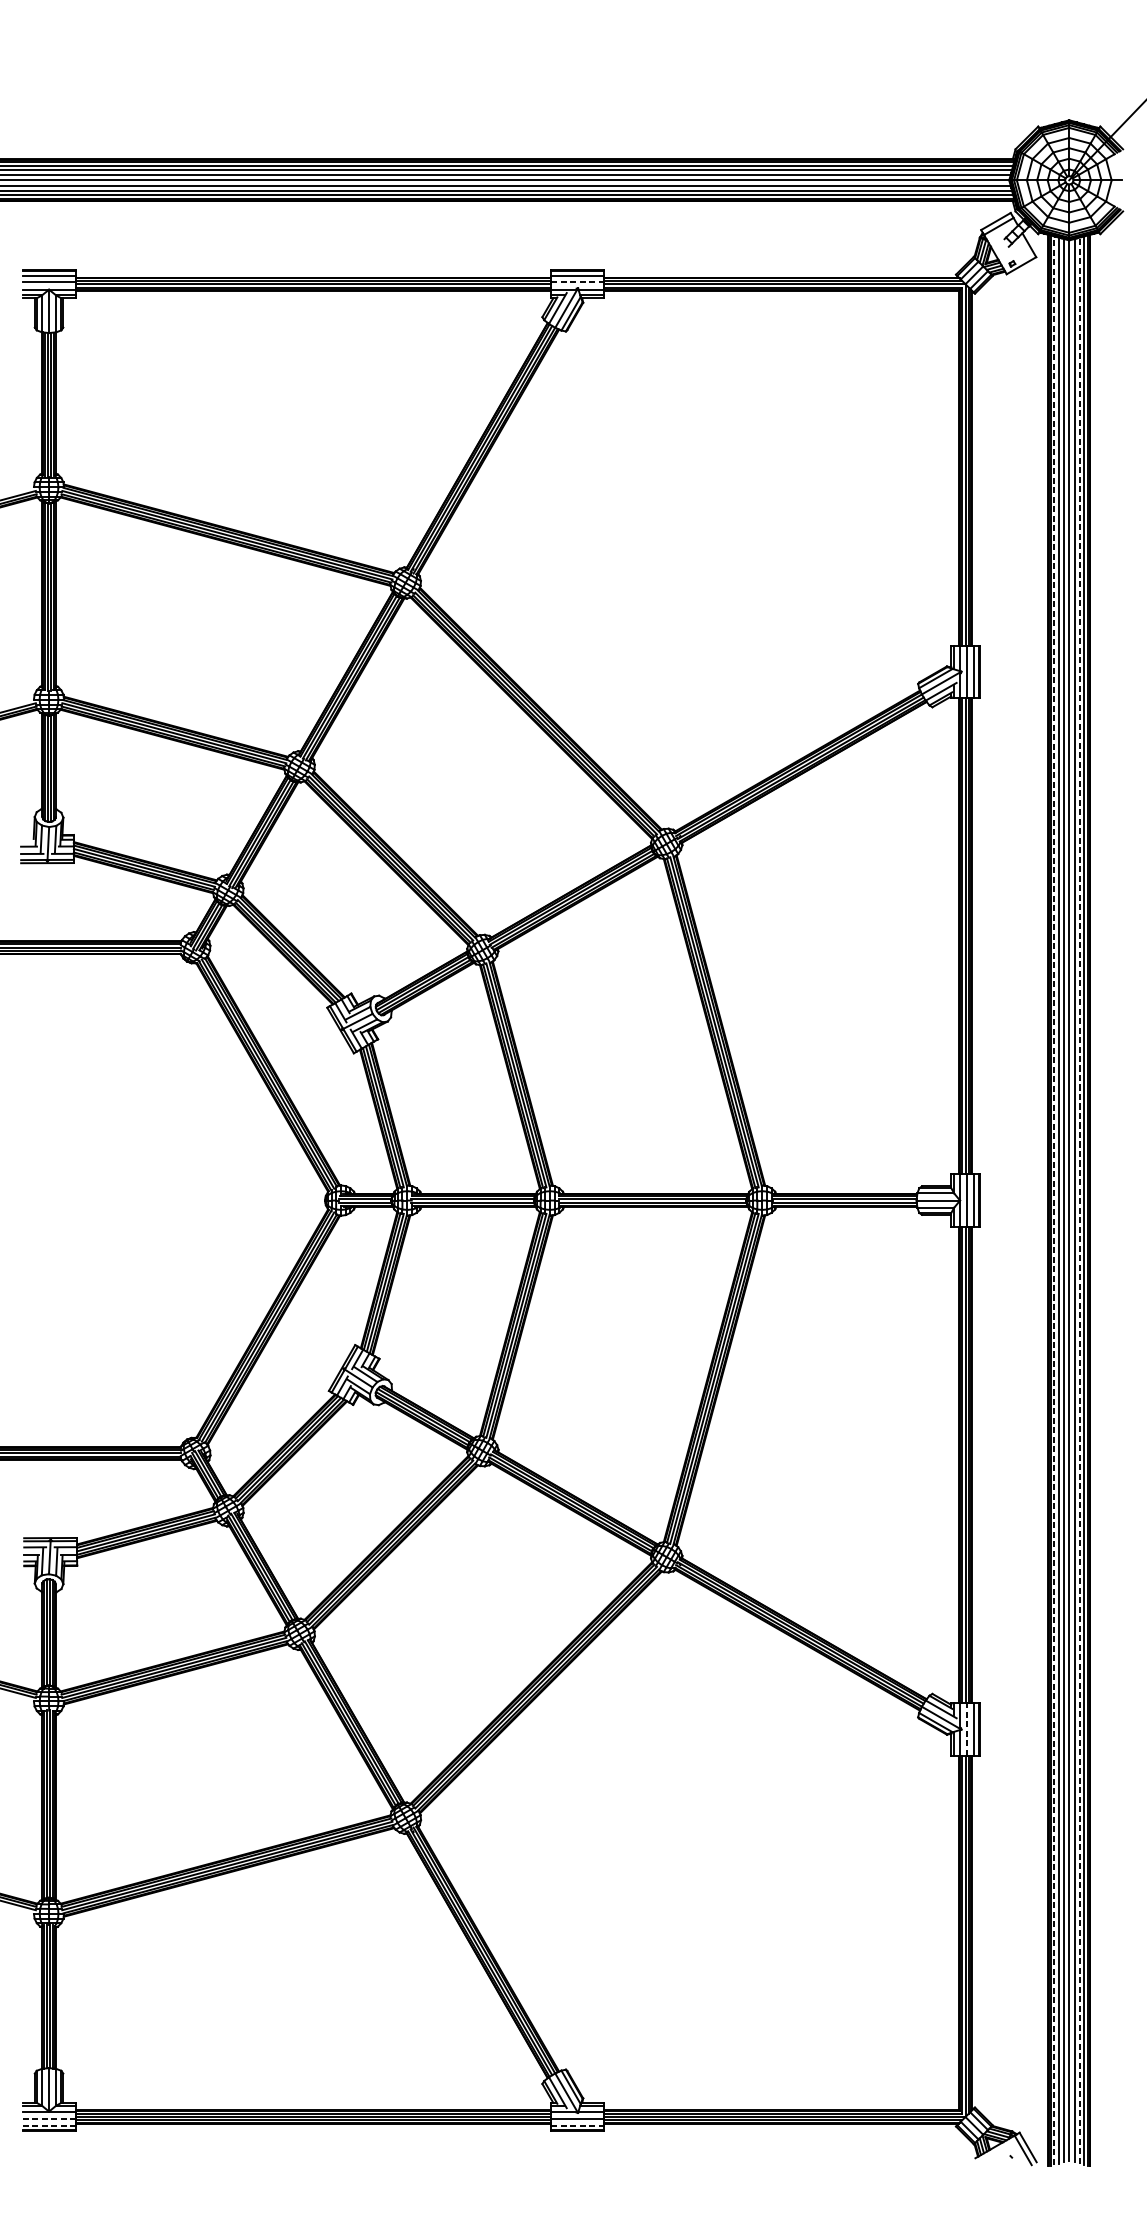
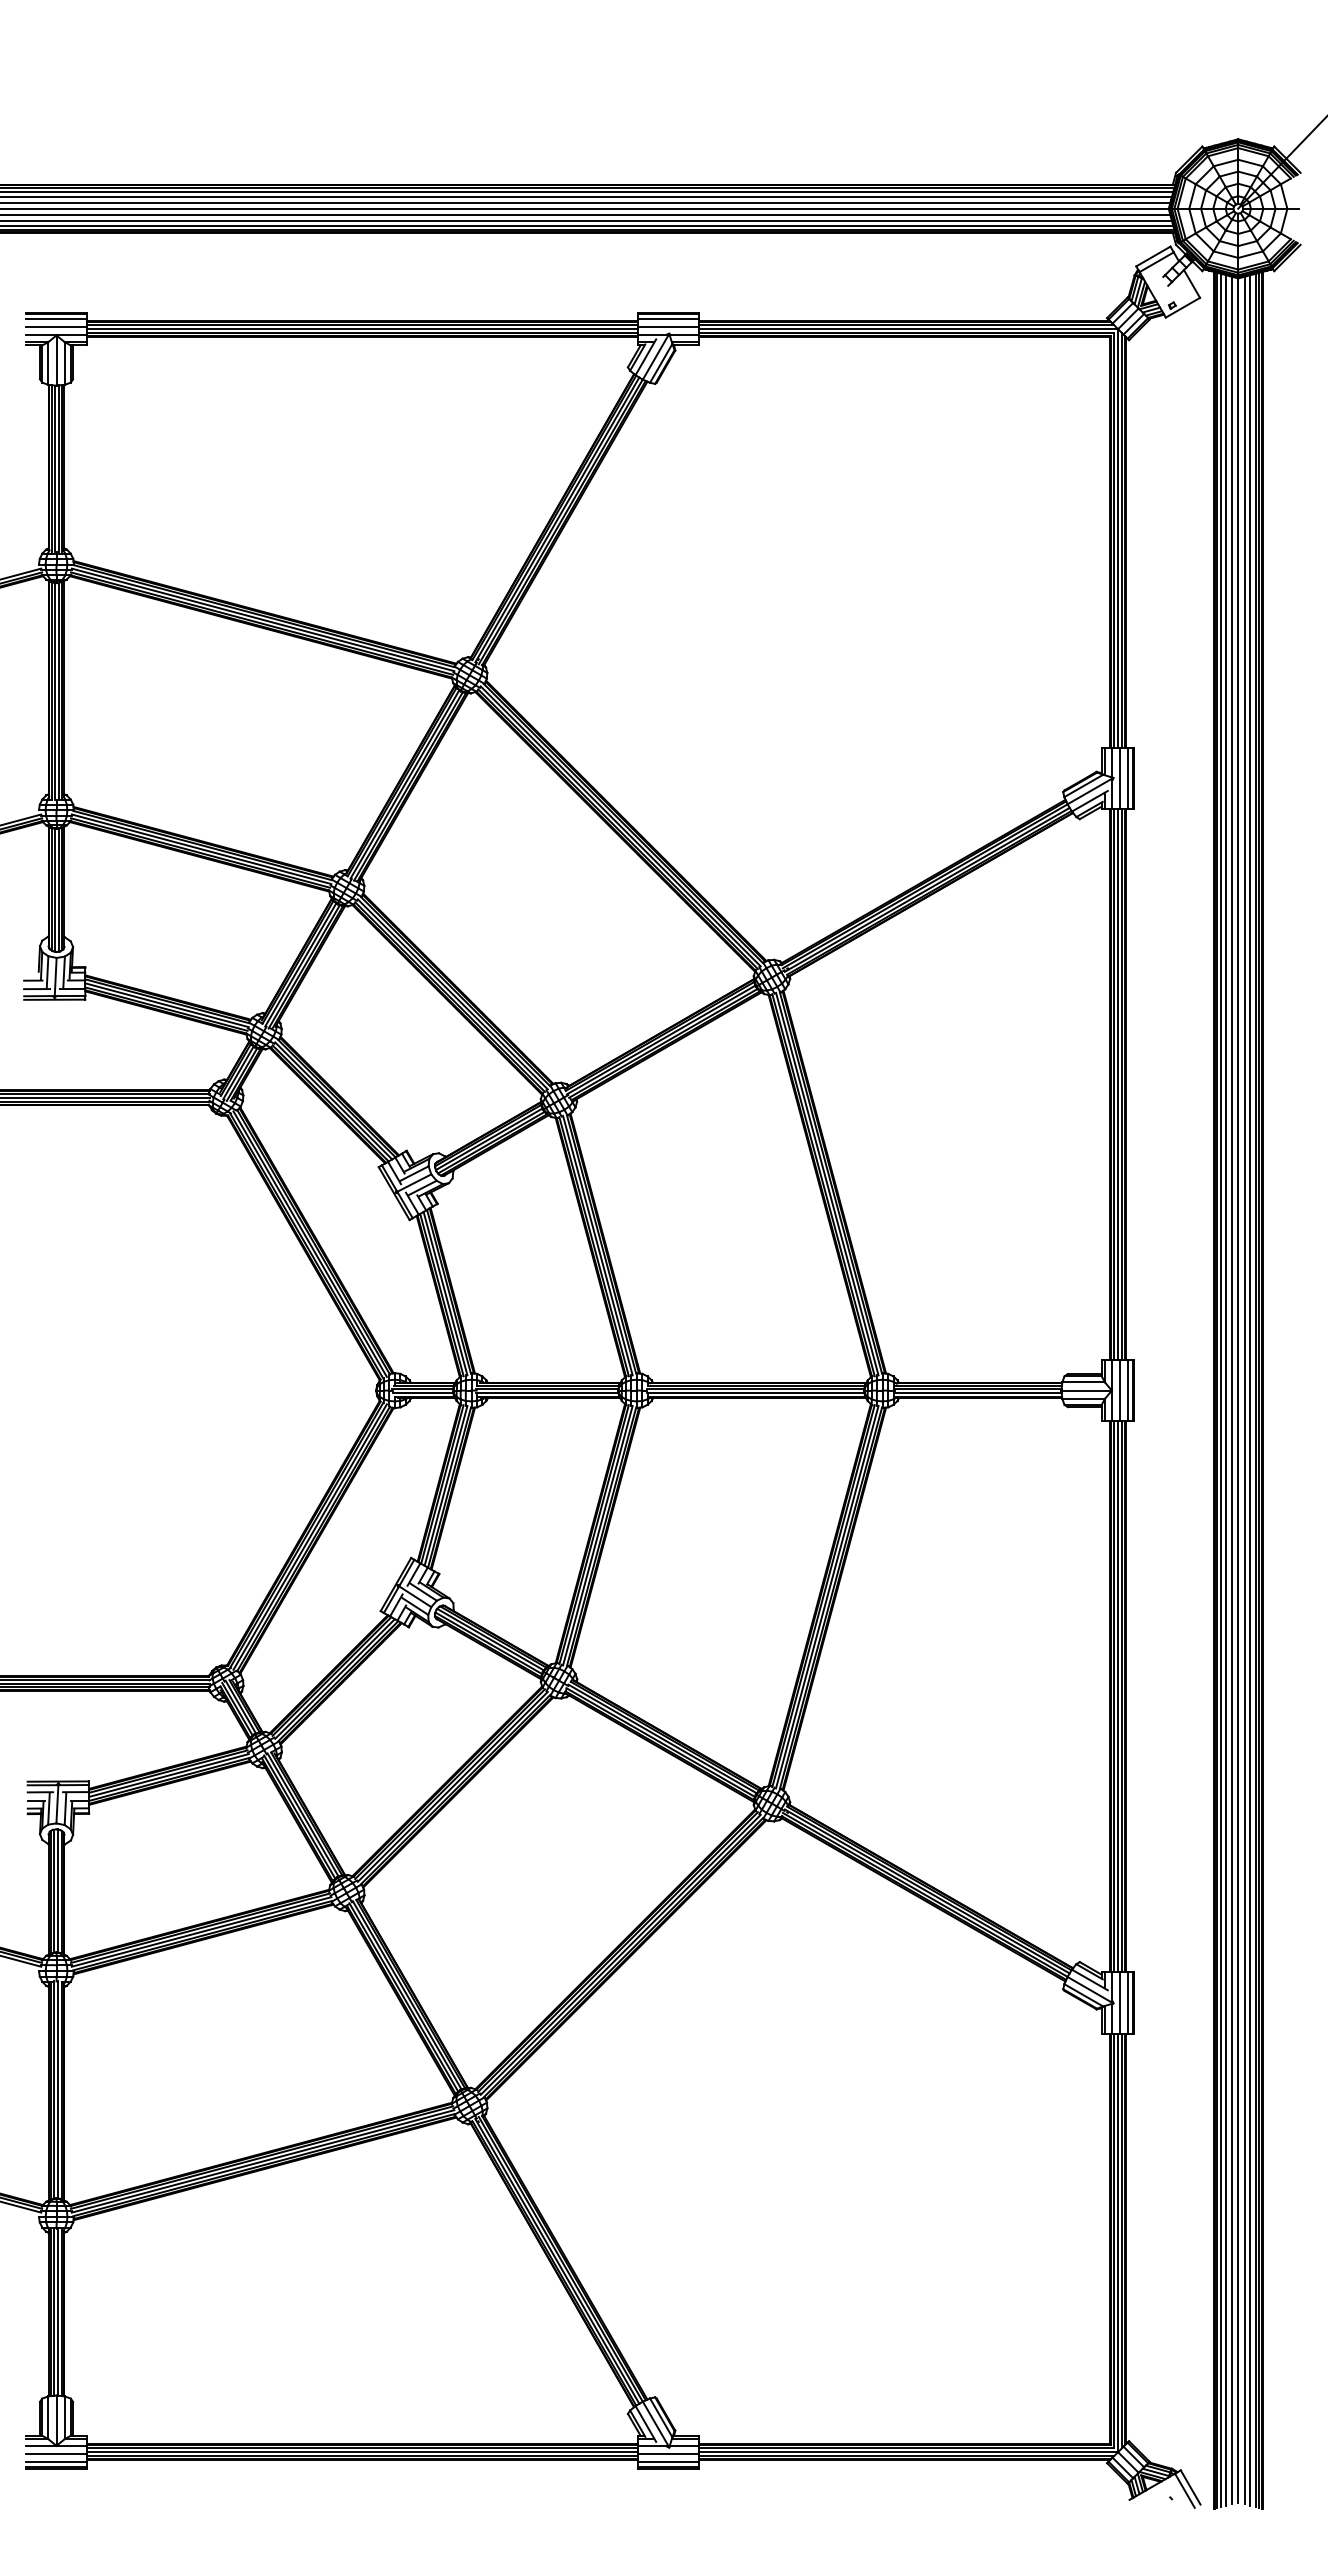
line: (577, 281) -> (668, 326), dashed -> solid
line: (1054, 1200) -> (1221, 1390), dashed -> solid
line: (1079, 1200) -> (1250, 1390), dashed -> solid
line: (967, 1728) -> (1120, 2002), dashed -> solid
line: (49, 2119) -> (56, 2454), dashed -> solid
line: (49, 2125) -> (56, 2462), dashed -> solid
line: (577, 2125) -> (668, 2462), dashed -> solid

